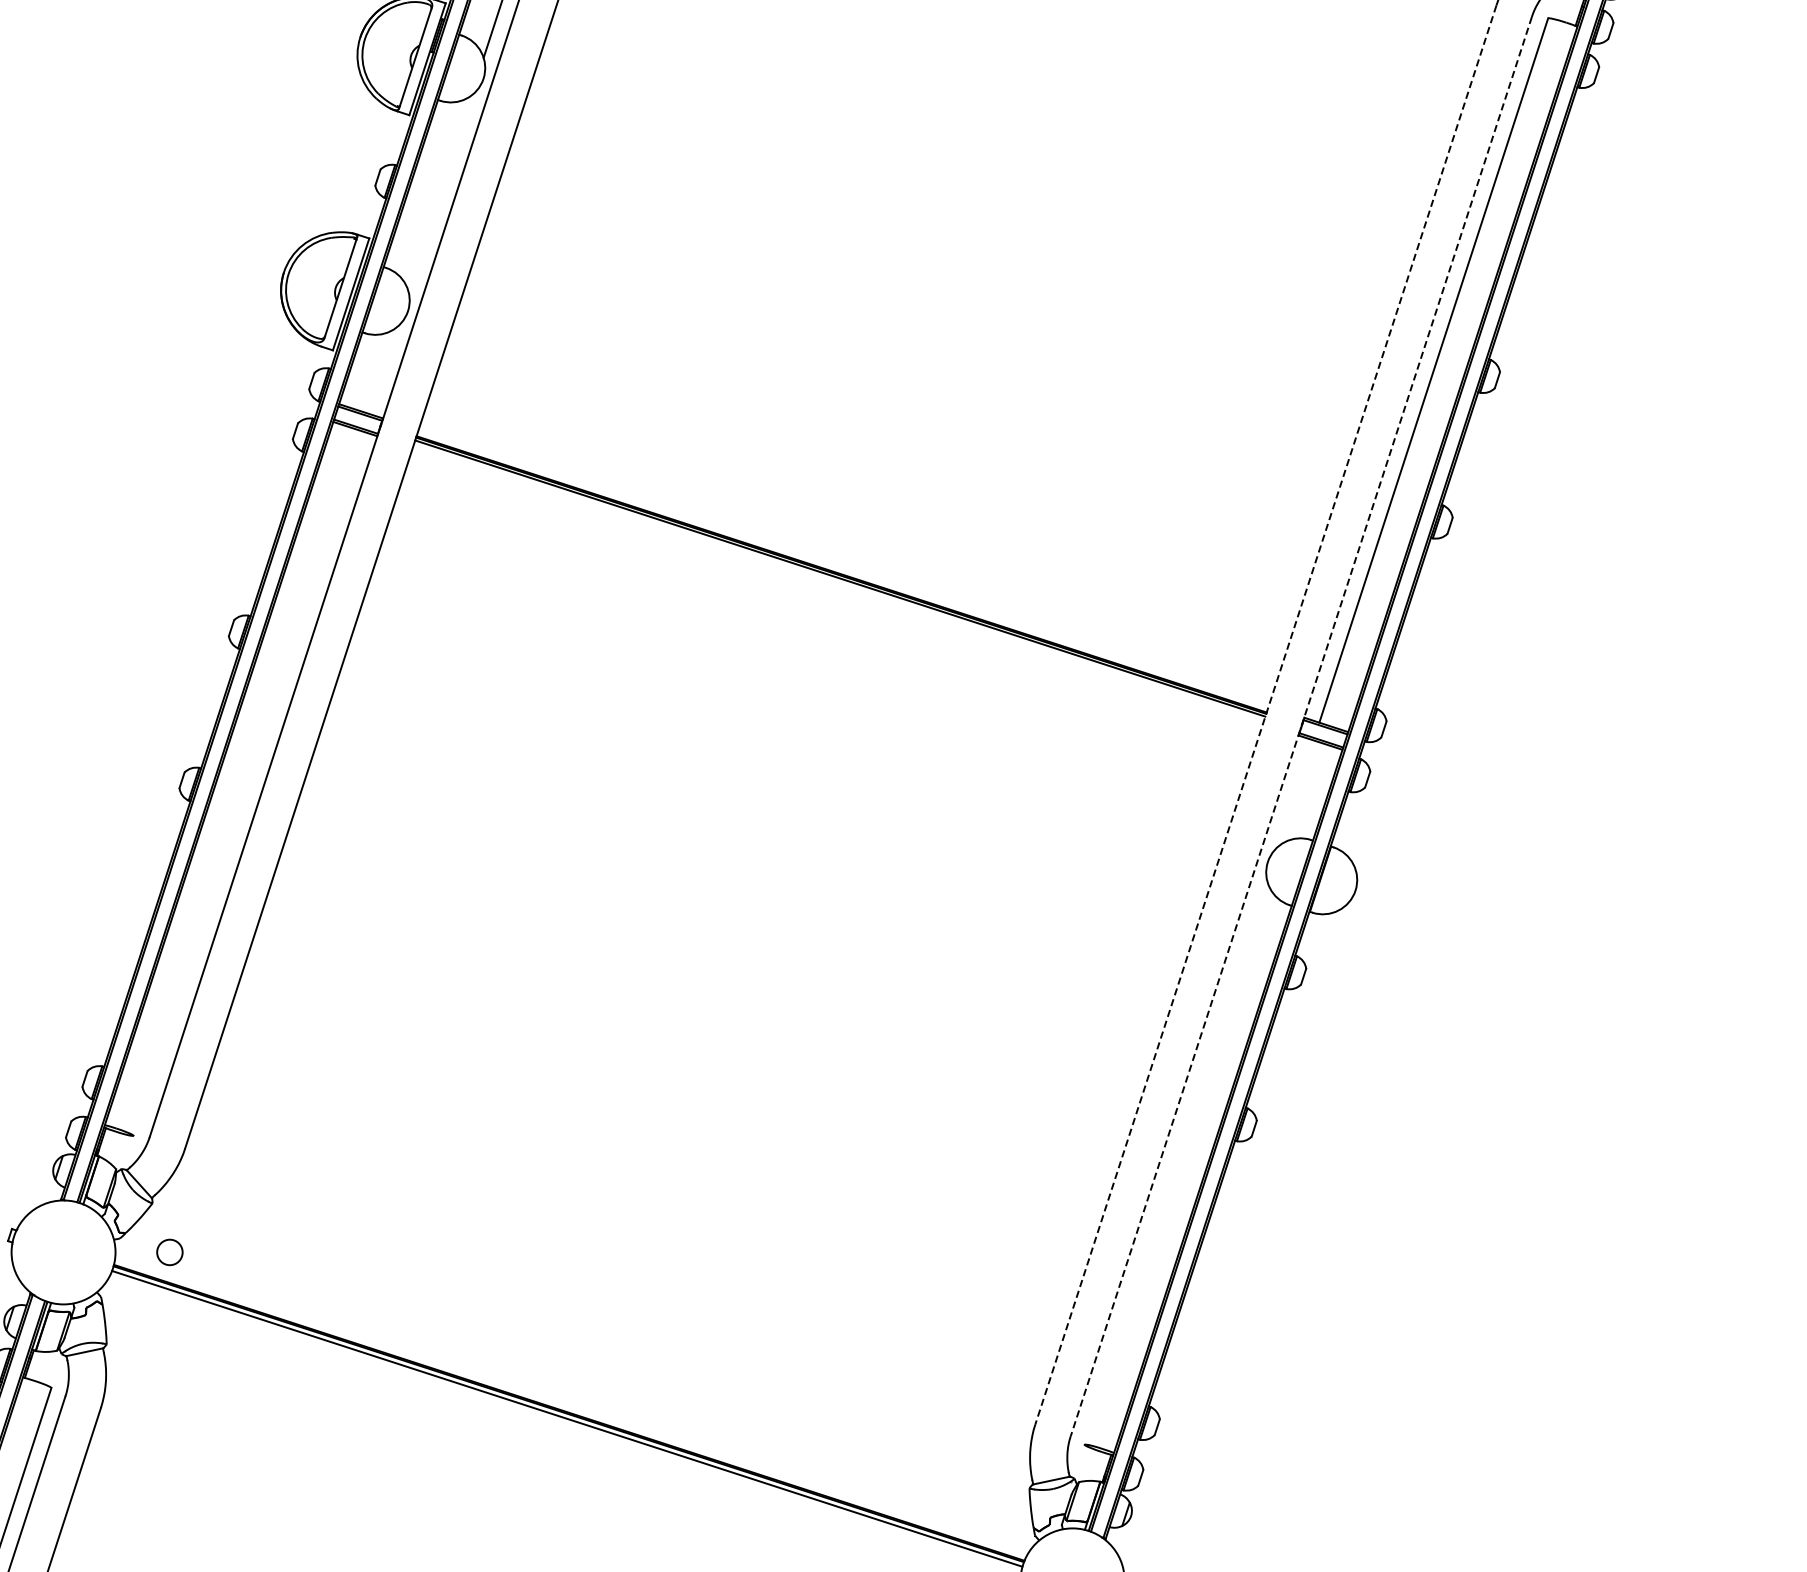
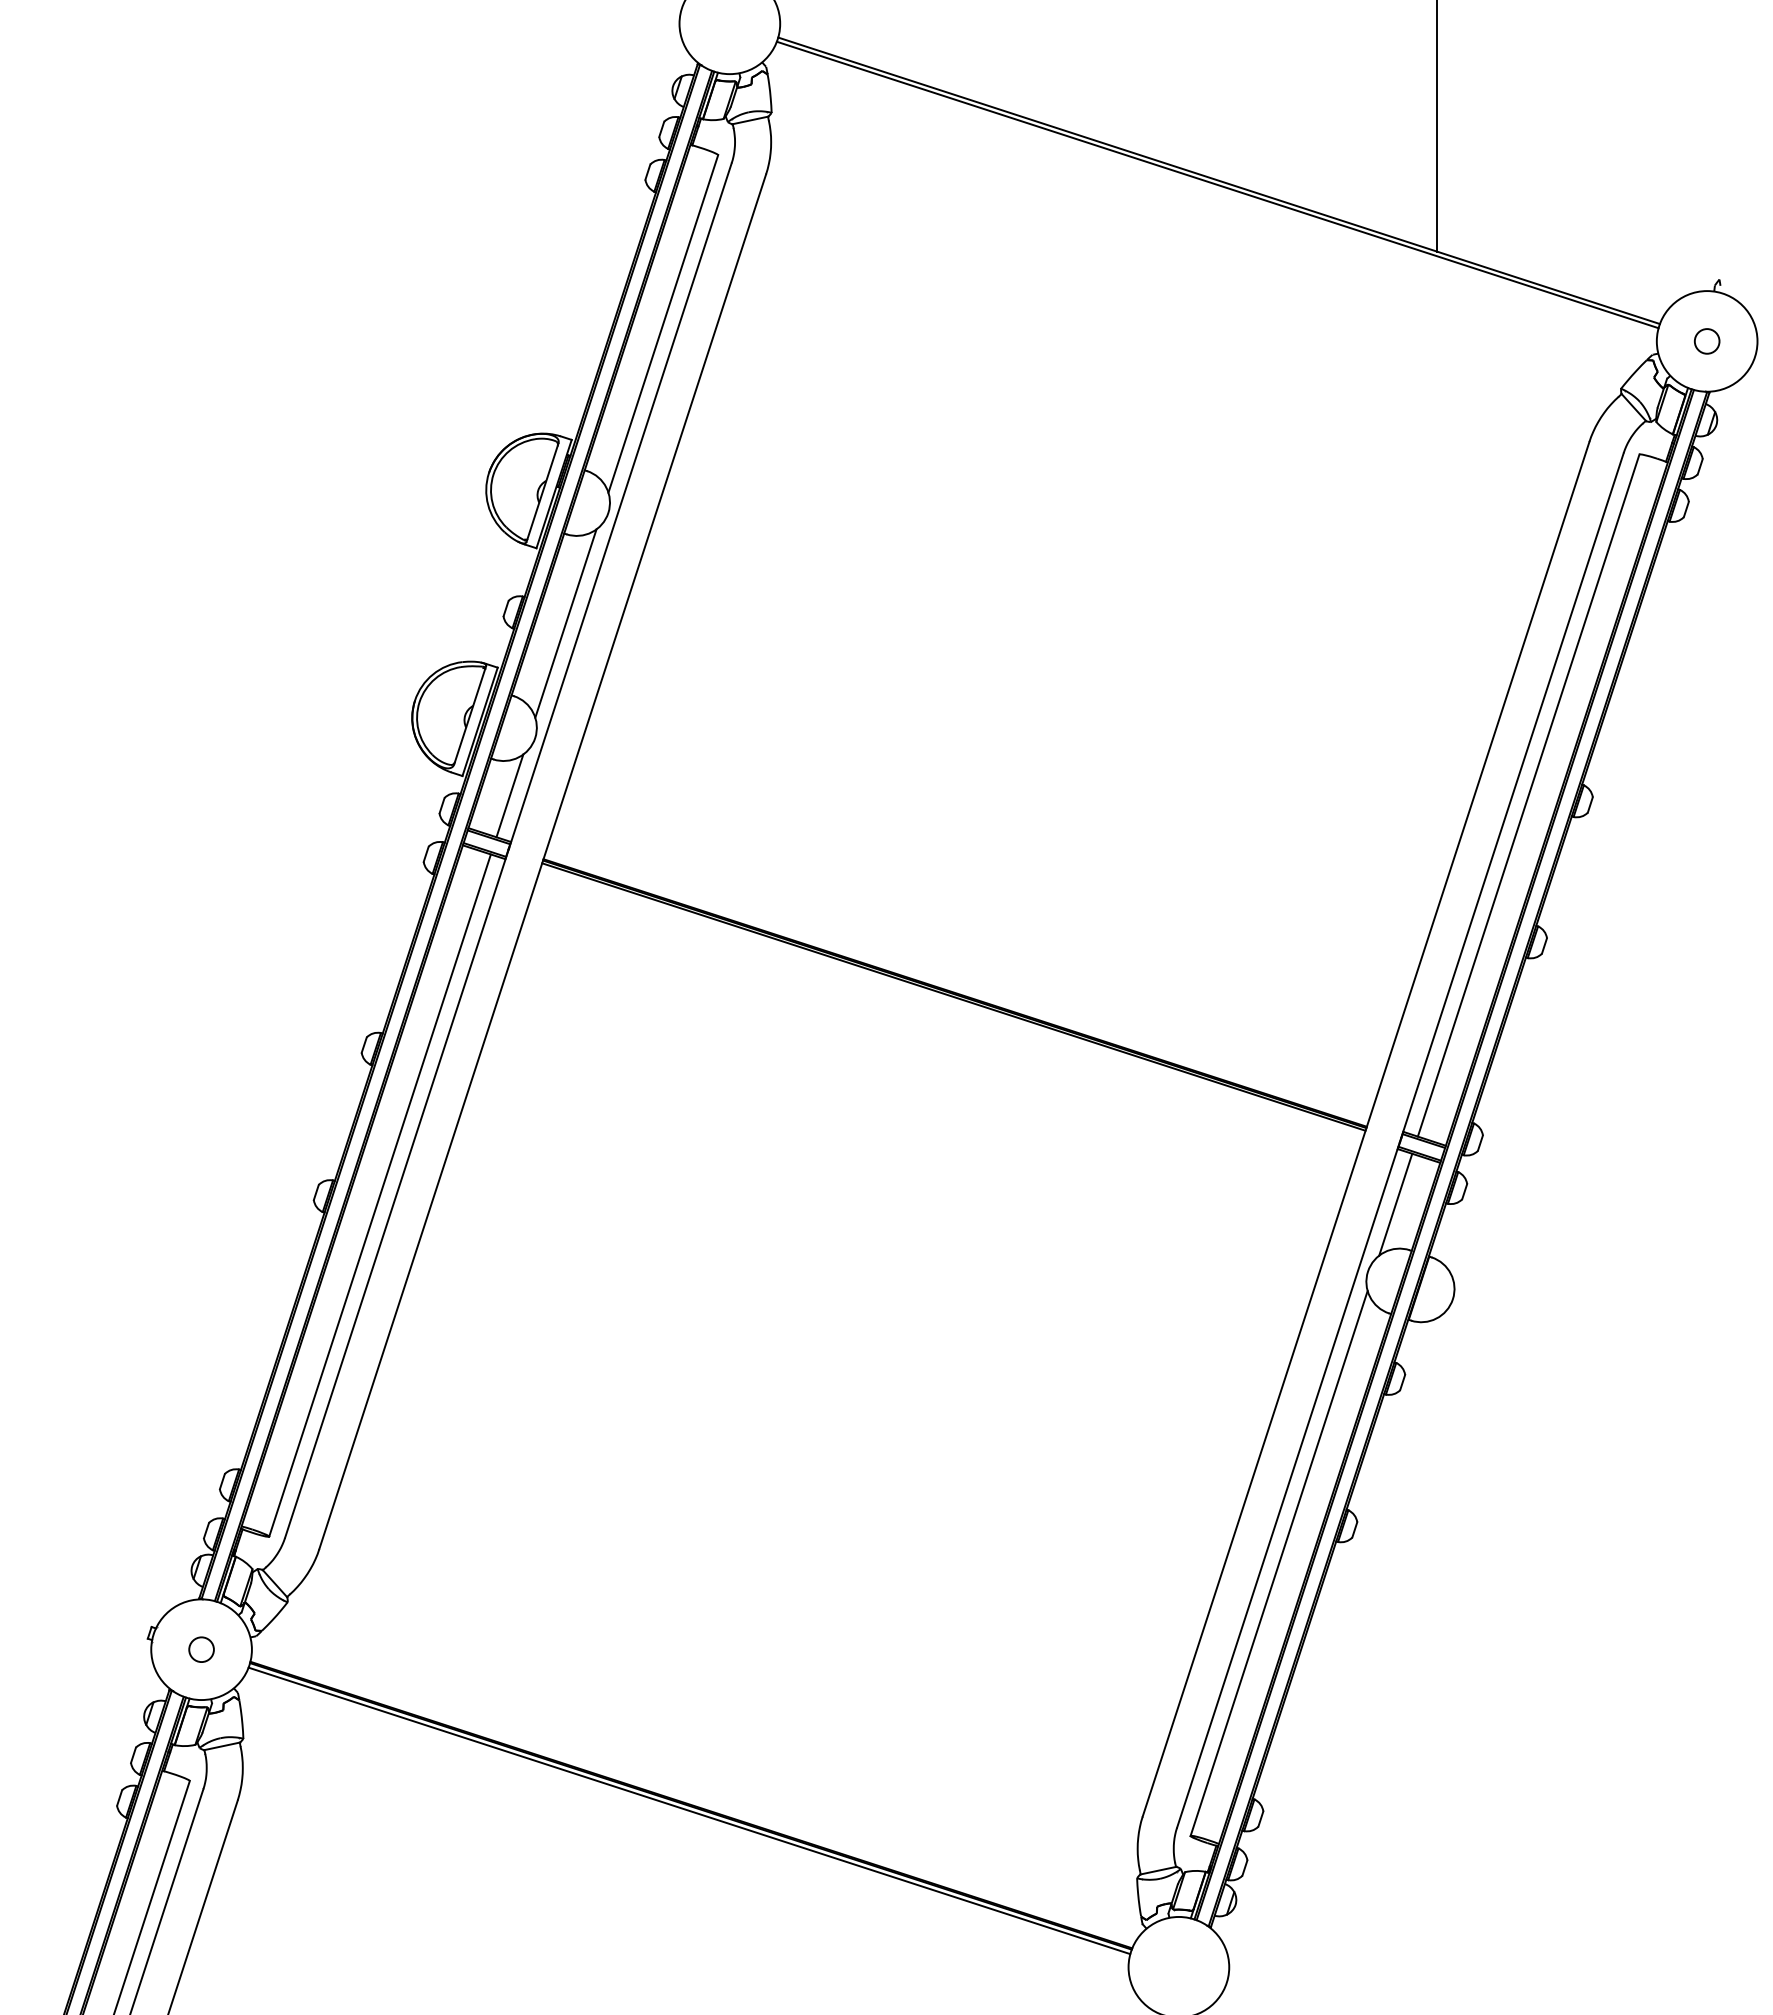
line: (439, 192) -> (565, 623), added
line: (381, 370) -> (509, 795), added
line: (1266, 715) -> (1366, 1129), dashed -> solid
line: (1301, 726) -> (1400, 1140), dashed -> solid
line: (247, 783) -> (379, 1195), added
line: (1296, 792) -> (1395, 1204), added
line: (1175, 1163) -> (1278, 1563), added
circle: (169, 1252) -> (201, 1649), moved

